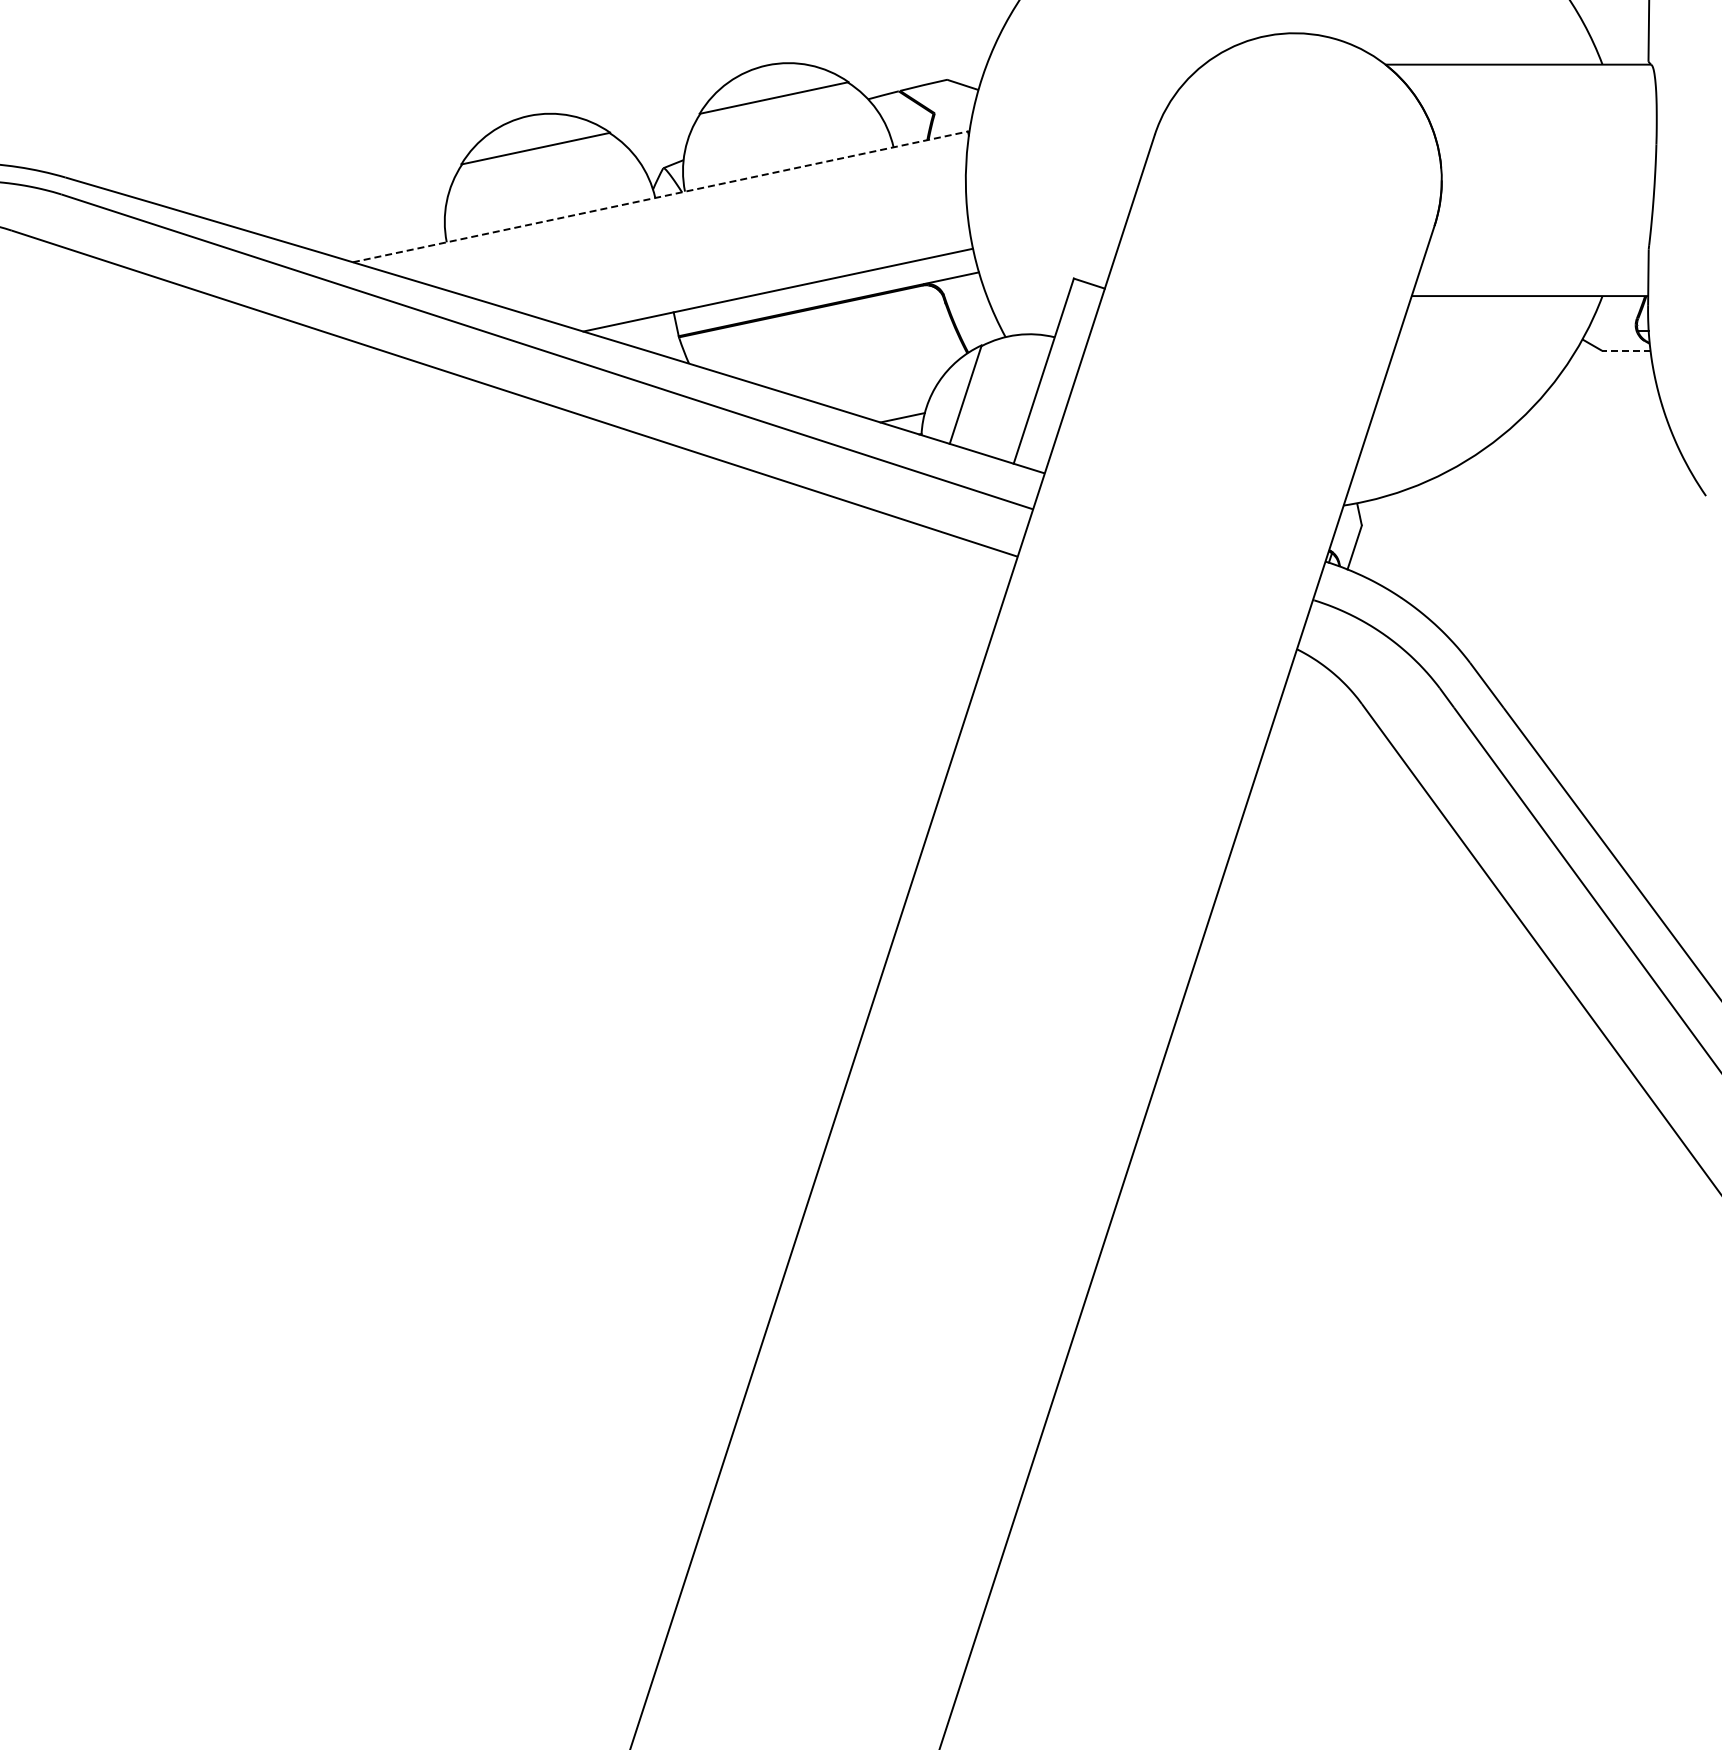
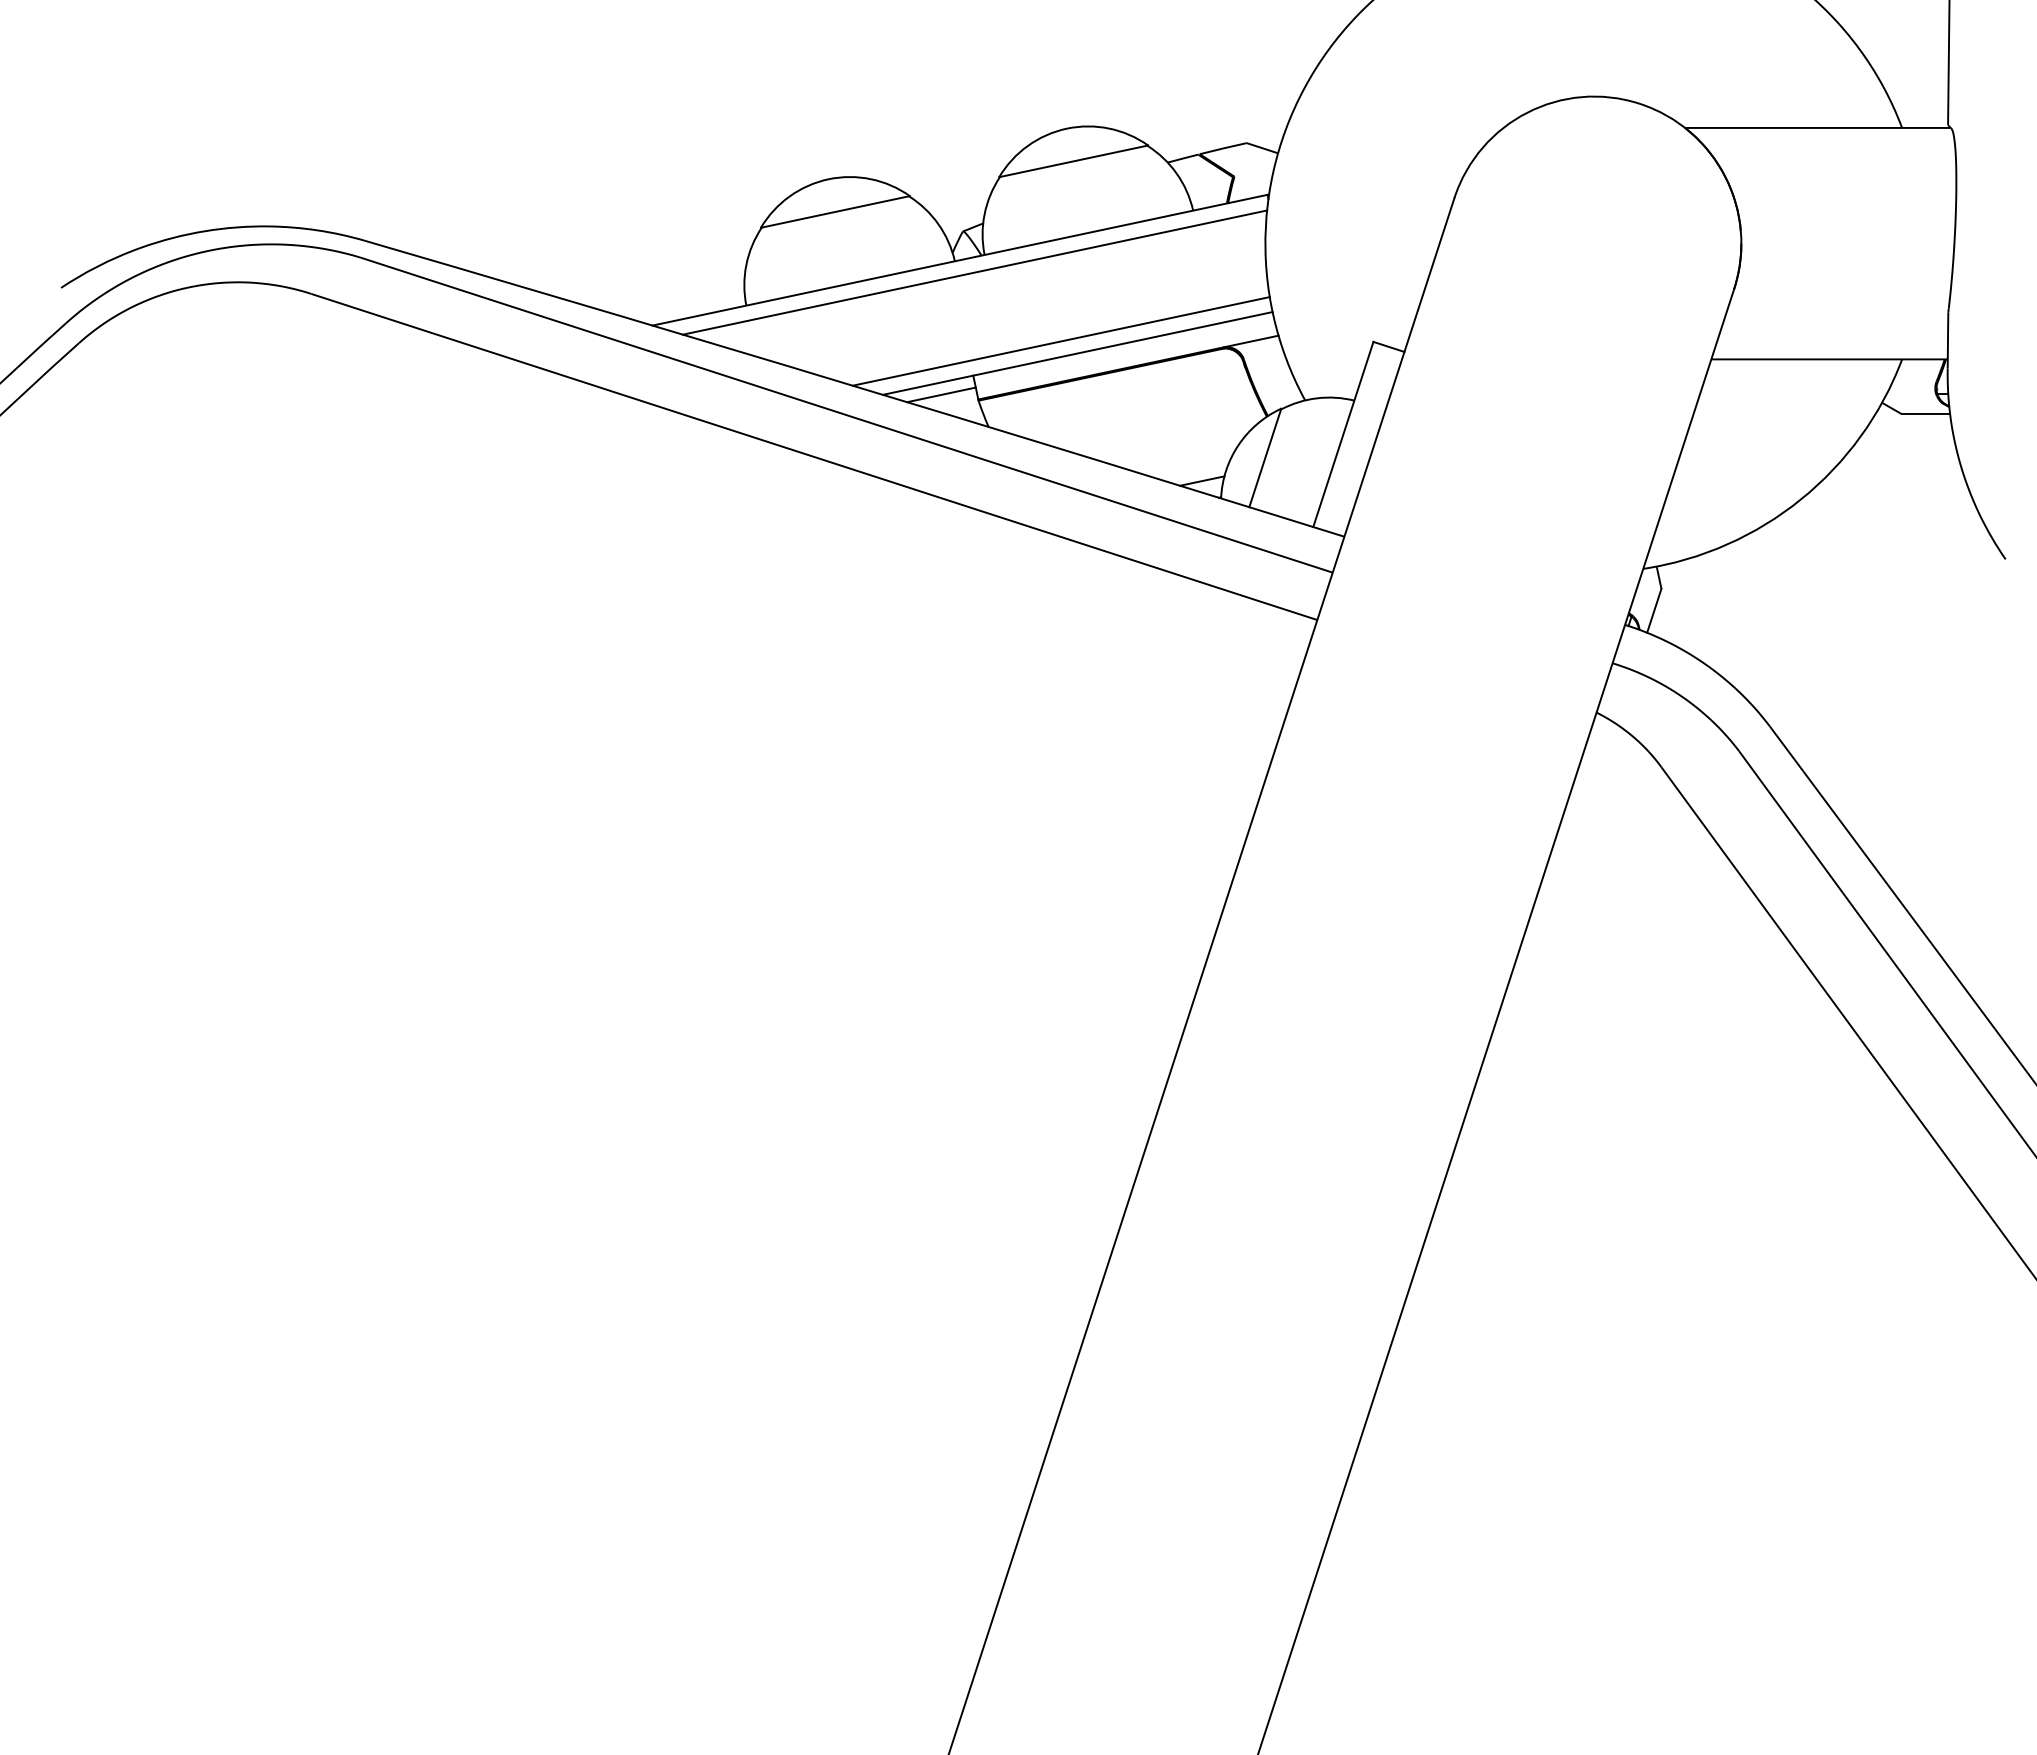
line: (660, 197) -> (960, 260), dashed -> solid
line: (674, 209) -> (974, 272), added
line: (760, 278) -> (1060, 341), added
line: (641, 331) -> (941, 394), added
line: (1625, 351) -> (1925, 414), dashed -> solid

